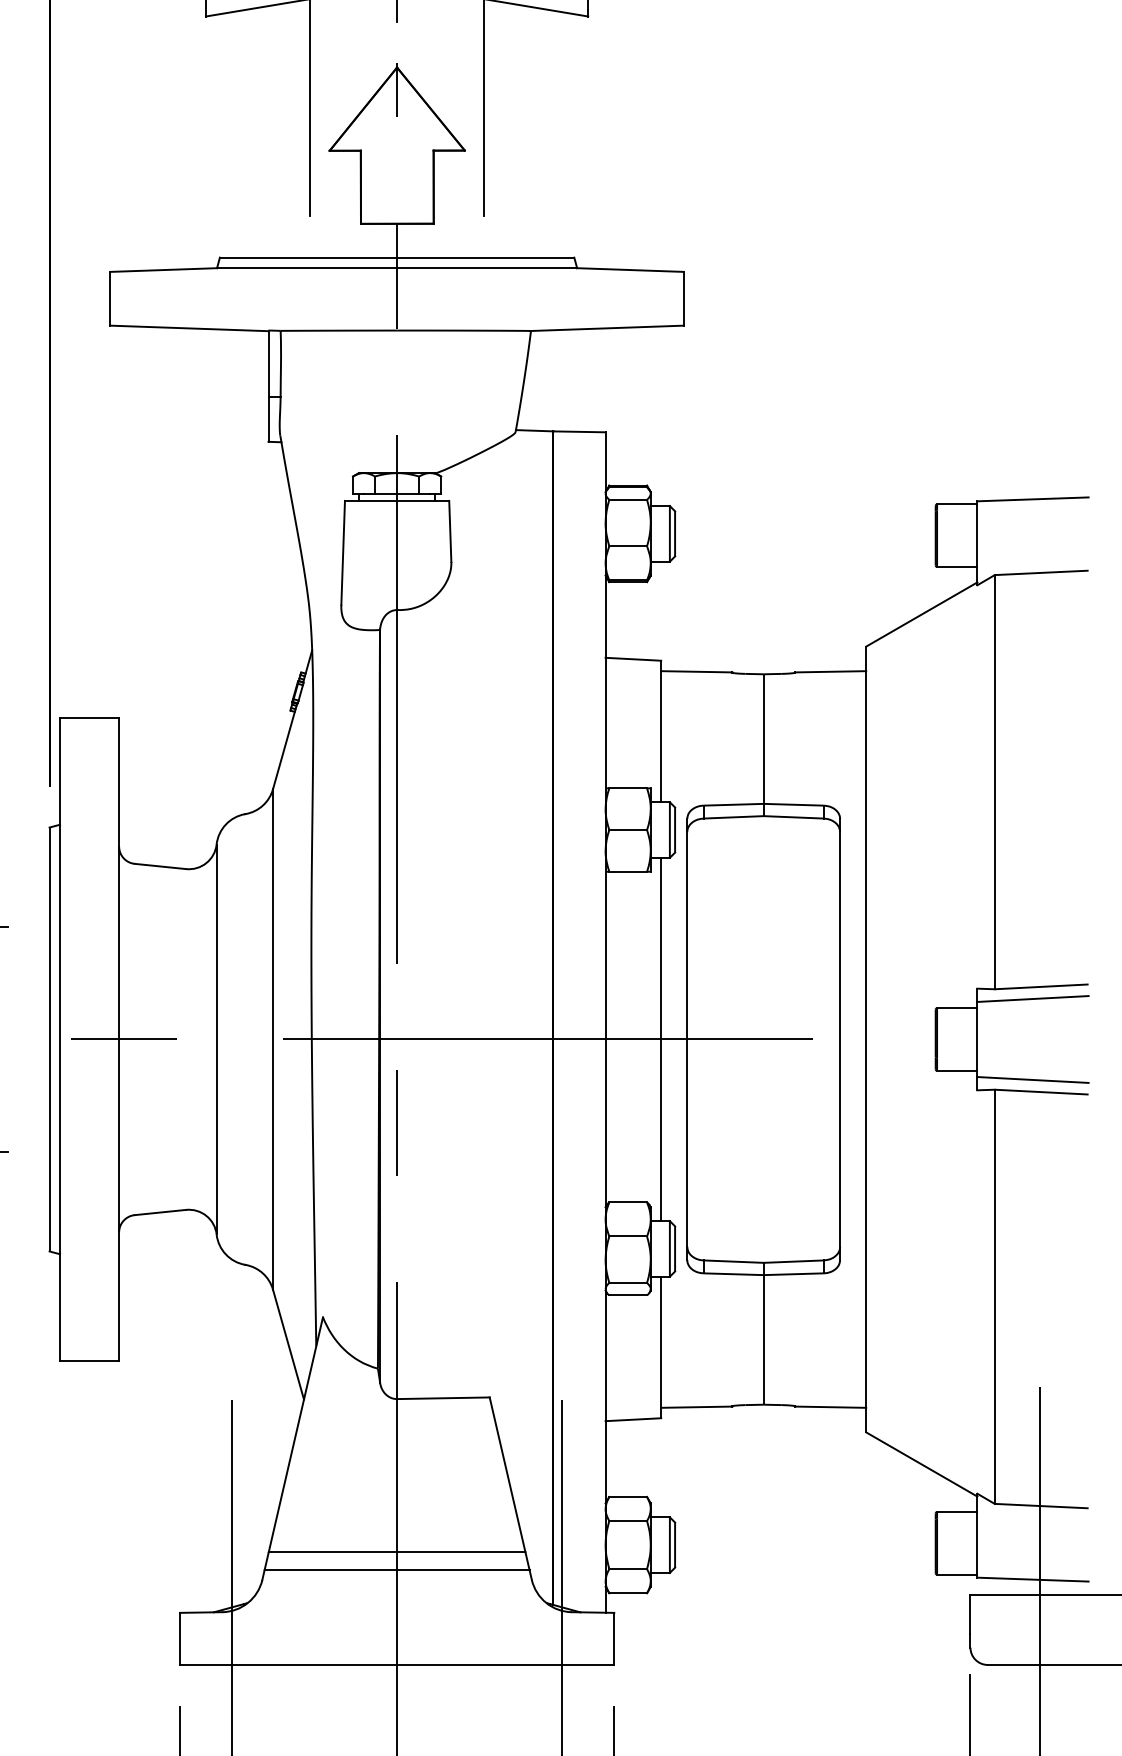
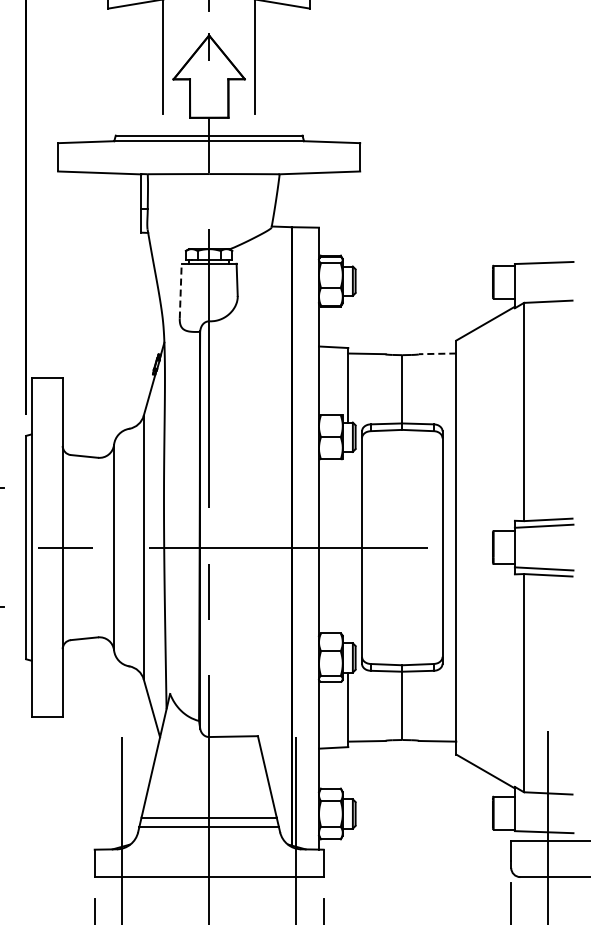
line: (342, 551) -> (180, 290), solid -> dashed
line: (830, 671) -> (437, 353), solid -> dashed
line: (661, 1039) -> (348, 547), removed

